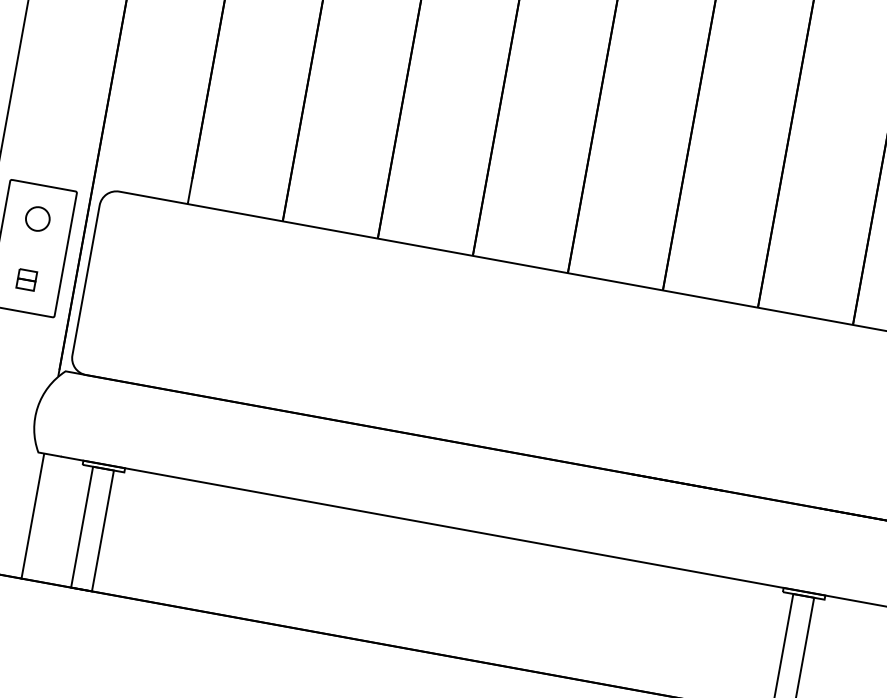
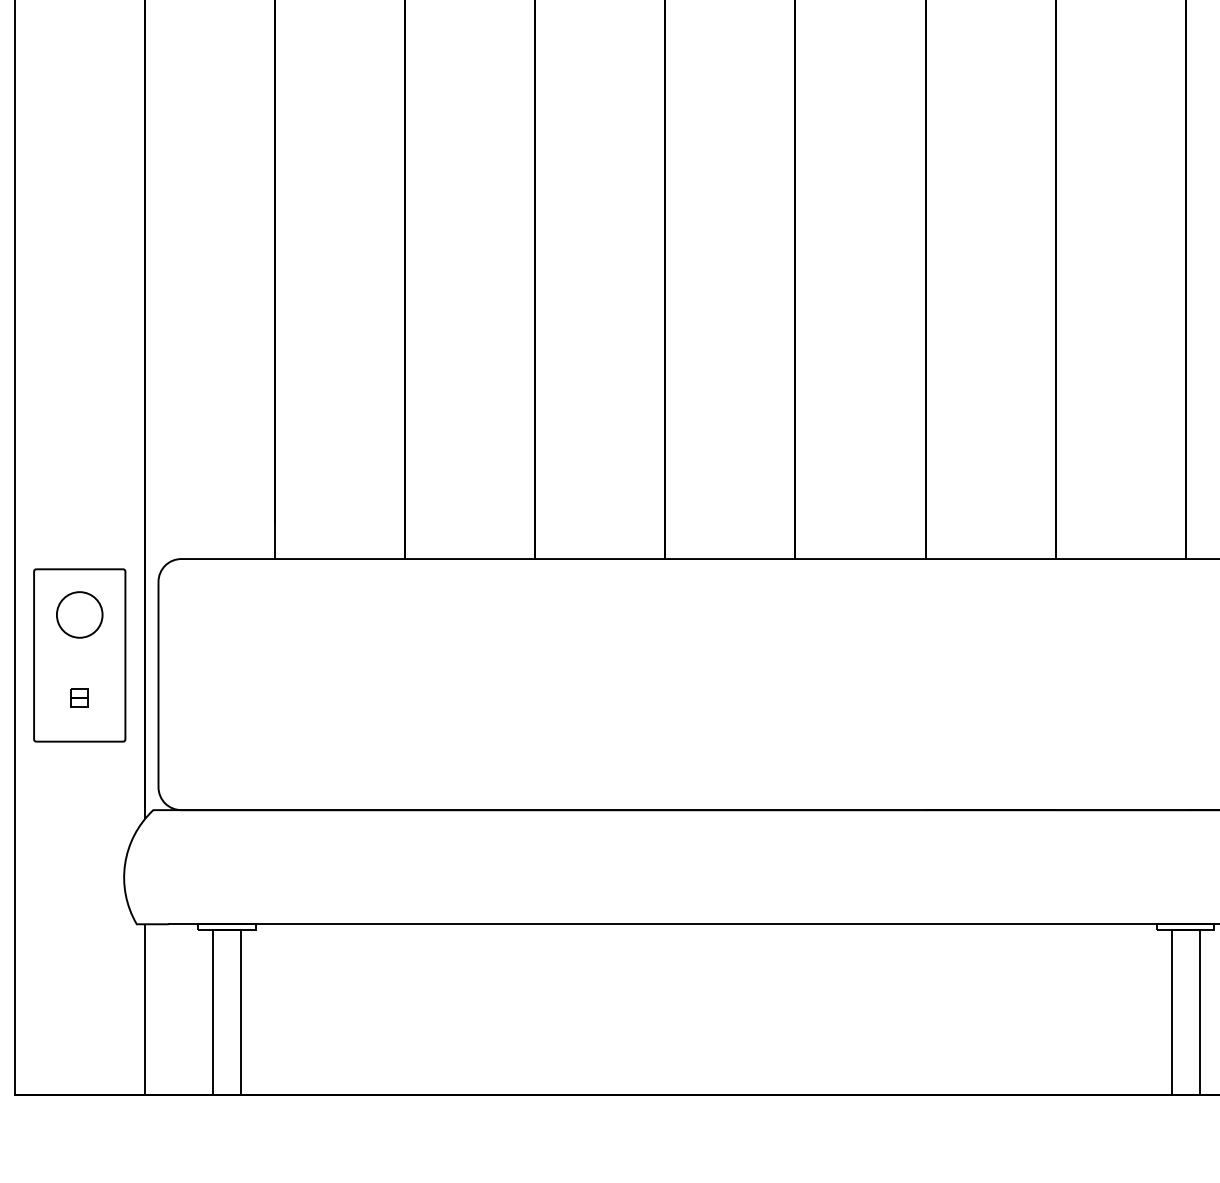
circle: (37, 218) -> (79, 614), size x1.43
part: (26, 279) -> (79, 697), size x0.71

